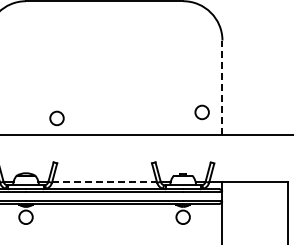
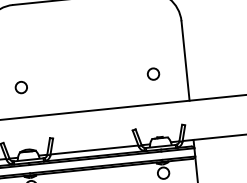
line: (222, 87) -> (185, 60), dashed -> solid
circle: (201, 112) -> (152, 74), moved
circle: (56, 118) -> (20, 87), moved
line: (105, 181) -> (95, 149), dashed -> solid

